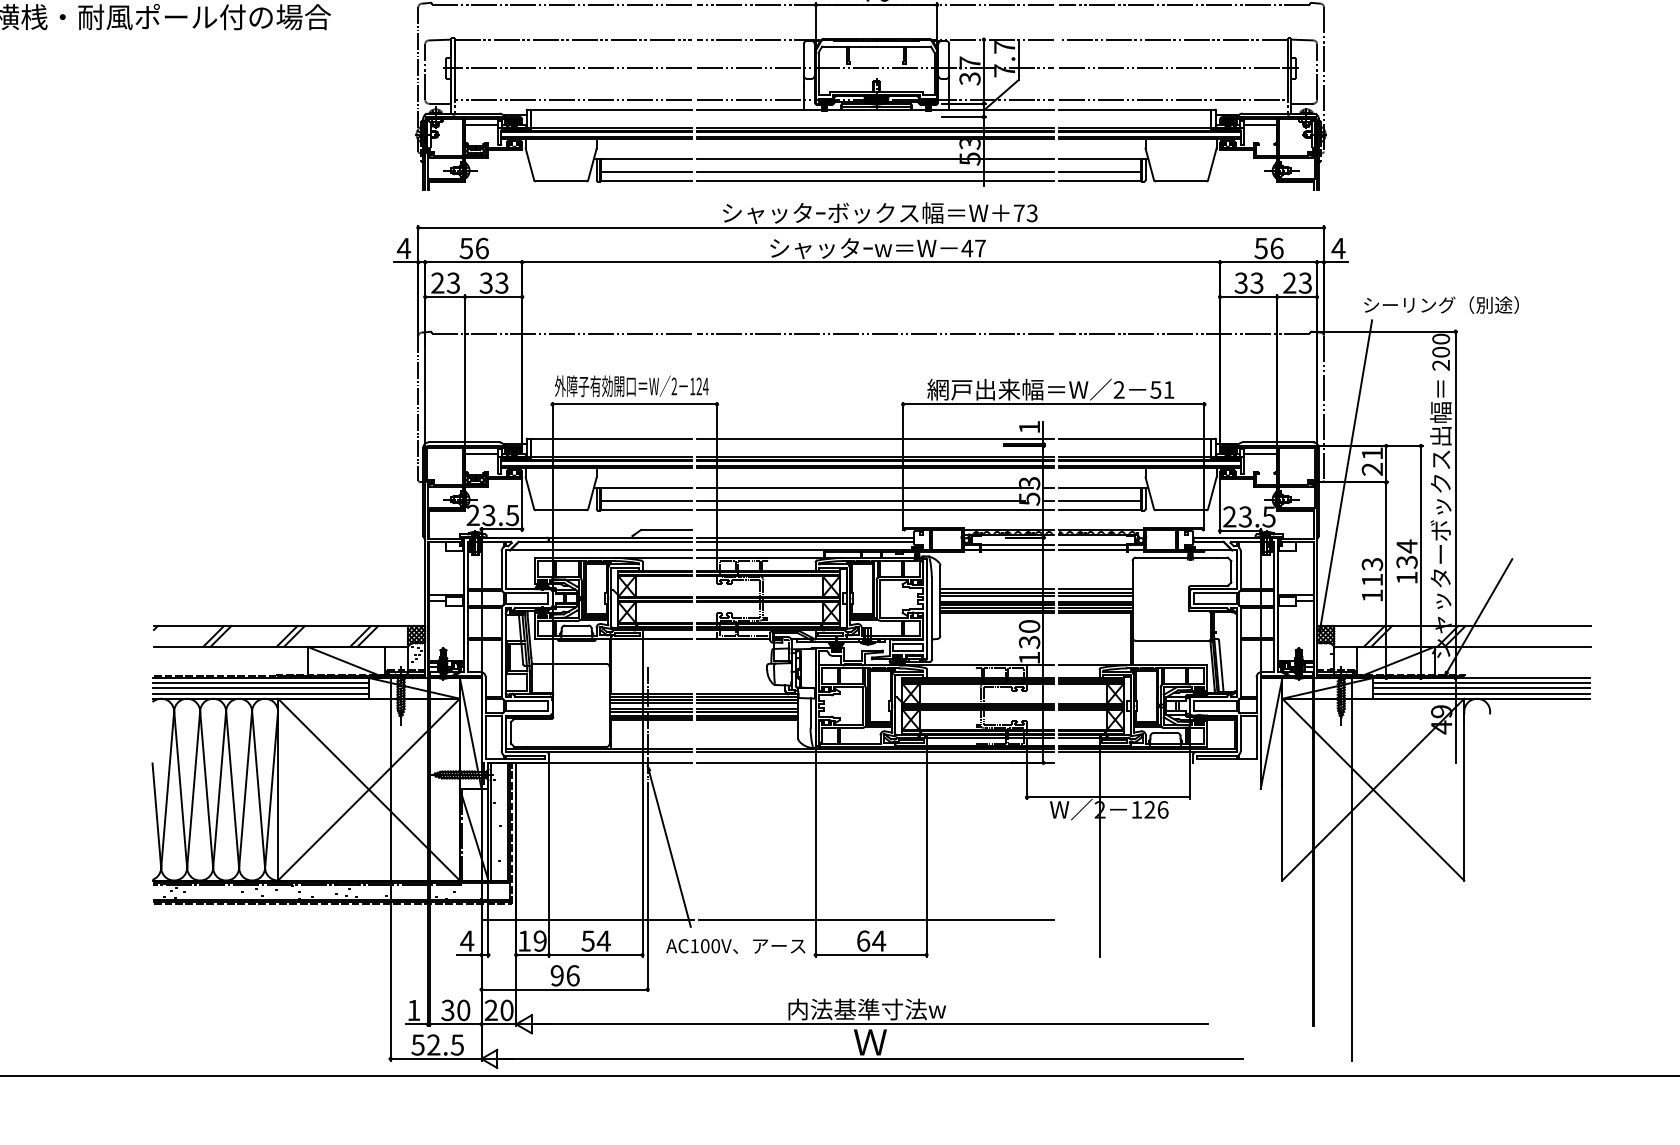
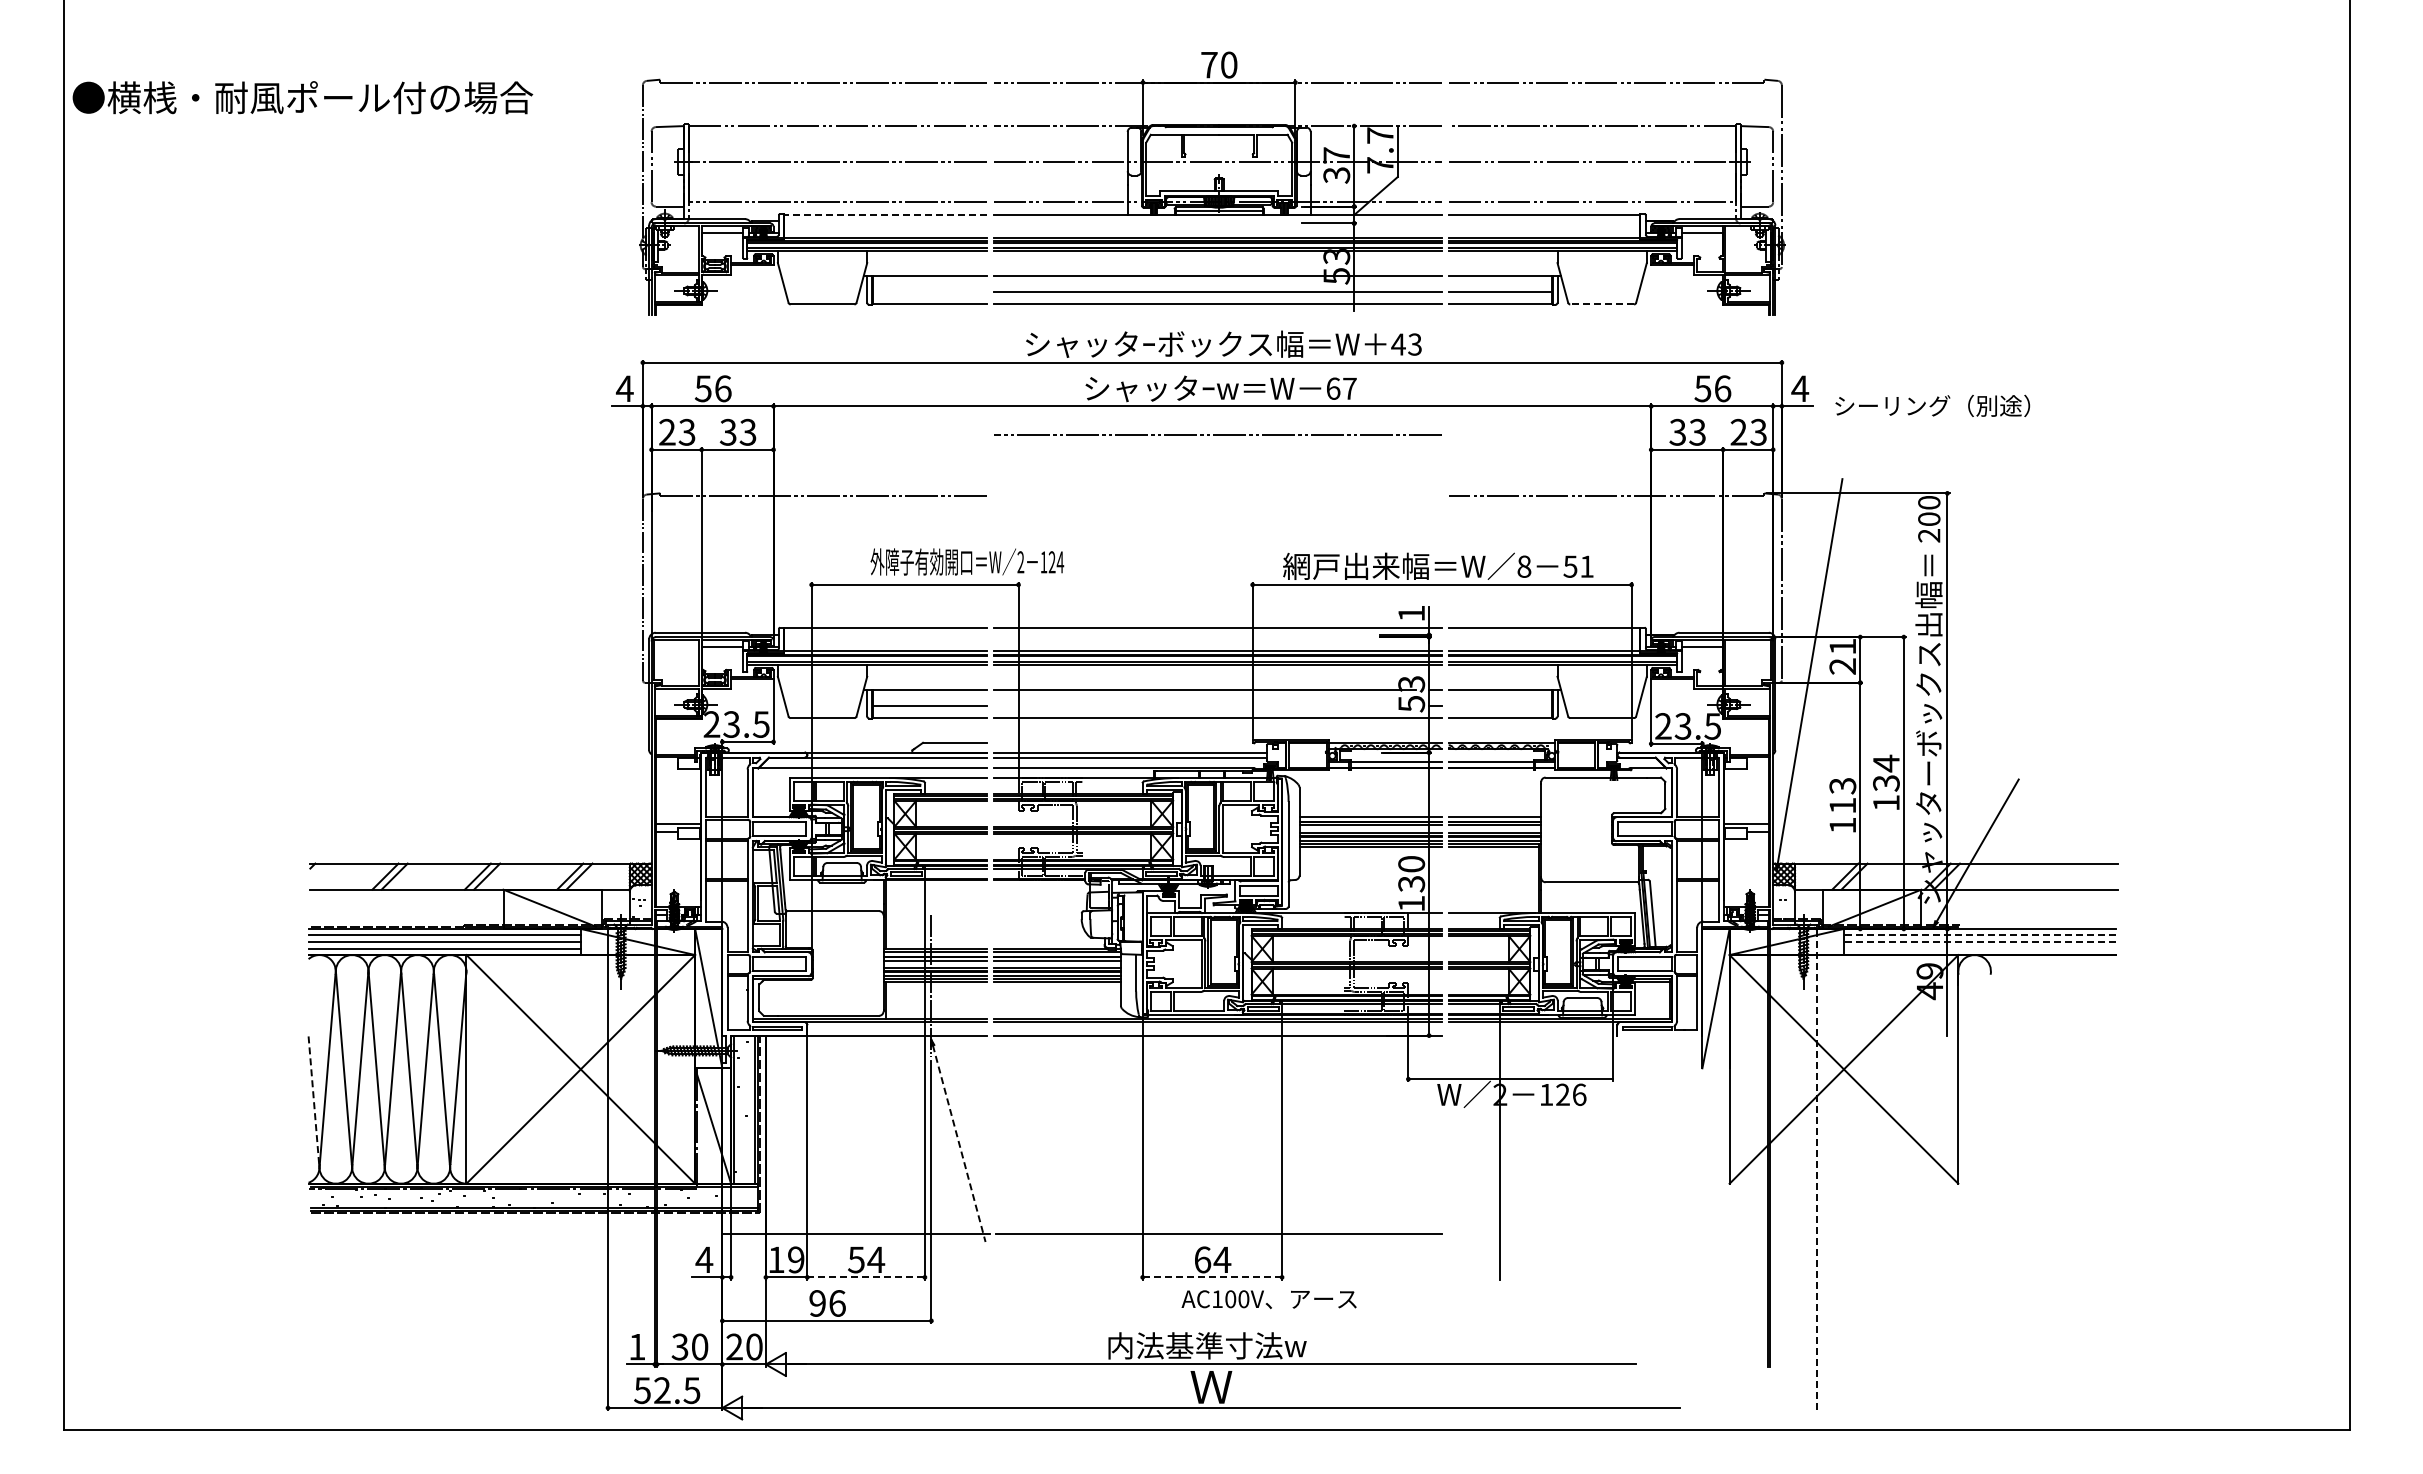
line: (611, 109) -> (885, 214), solid -> dashed
line: (646, 171) -> (929, 292), removed
line: (1181, 181) -> (1602, 304), solid -> dashed
text: (1019, 213) -> (1398, 344), 73 -> 43
text: (966, 248) -> (1332, 388), 47 -> 67
text: (1441, 304) -> (1932, 405), moved
line: (875, 333) -> (1217, 434), moved
text: (631, 385) -> (967, 561), moved
text: (1119, 389) -> (1524, 566), 2 -> 8
line: (860, 501) -> (1199, 706), removed
line: (1100, 501) -> (1500, 706), removed
line: (1481, 683) -> (1979, 935), solid -> dashed
line: (1481, 688) -> (1979, 942), solid -> dashed
line: (1481, 693) -> (1979, 948), removed
line: (157, 815) -> (314, 1102), solid -> dashed
line: (670, 848) -> (959, 1143), solid -> dashed
line: (1351, 870) -> (1816, 1170), solid -> dashed
text: (735, 946) -> (1268, 1299), moved
line: (596, 955) -> (866, 1277), solid -> dashed
line: (871, 955) -> (1212, 1277), solid -> dashed

